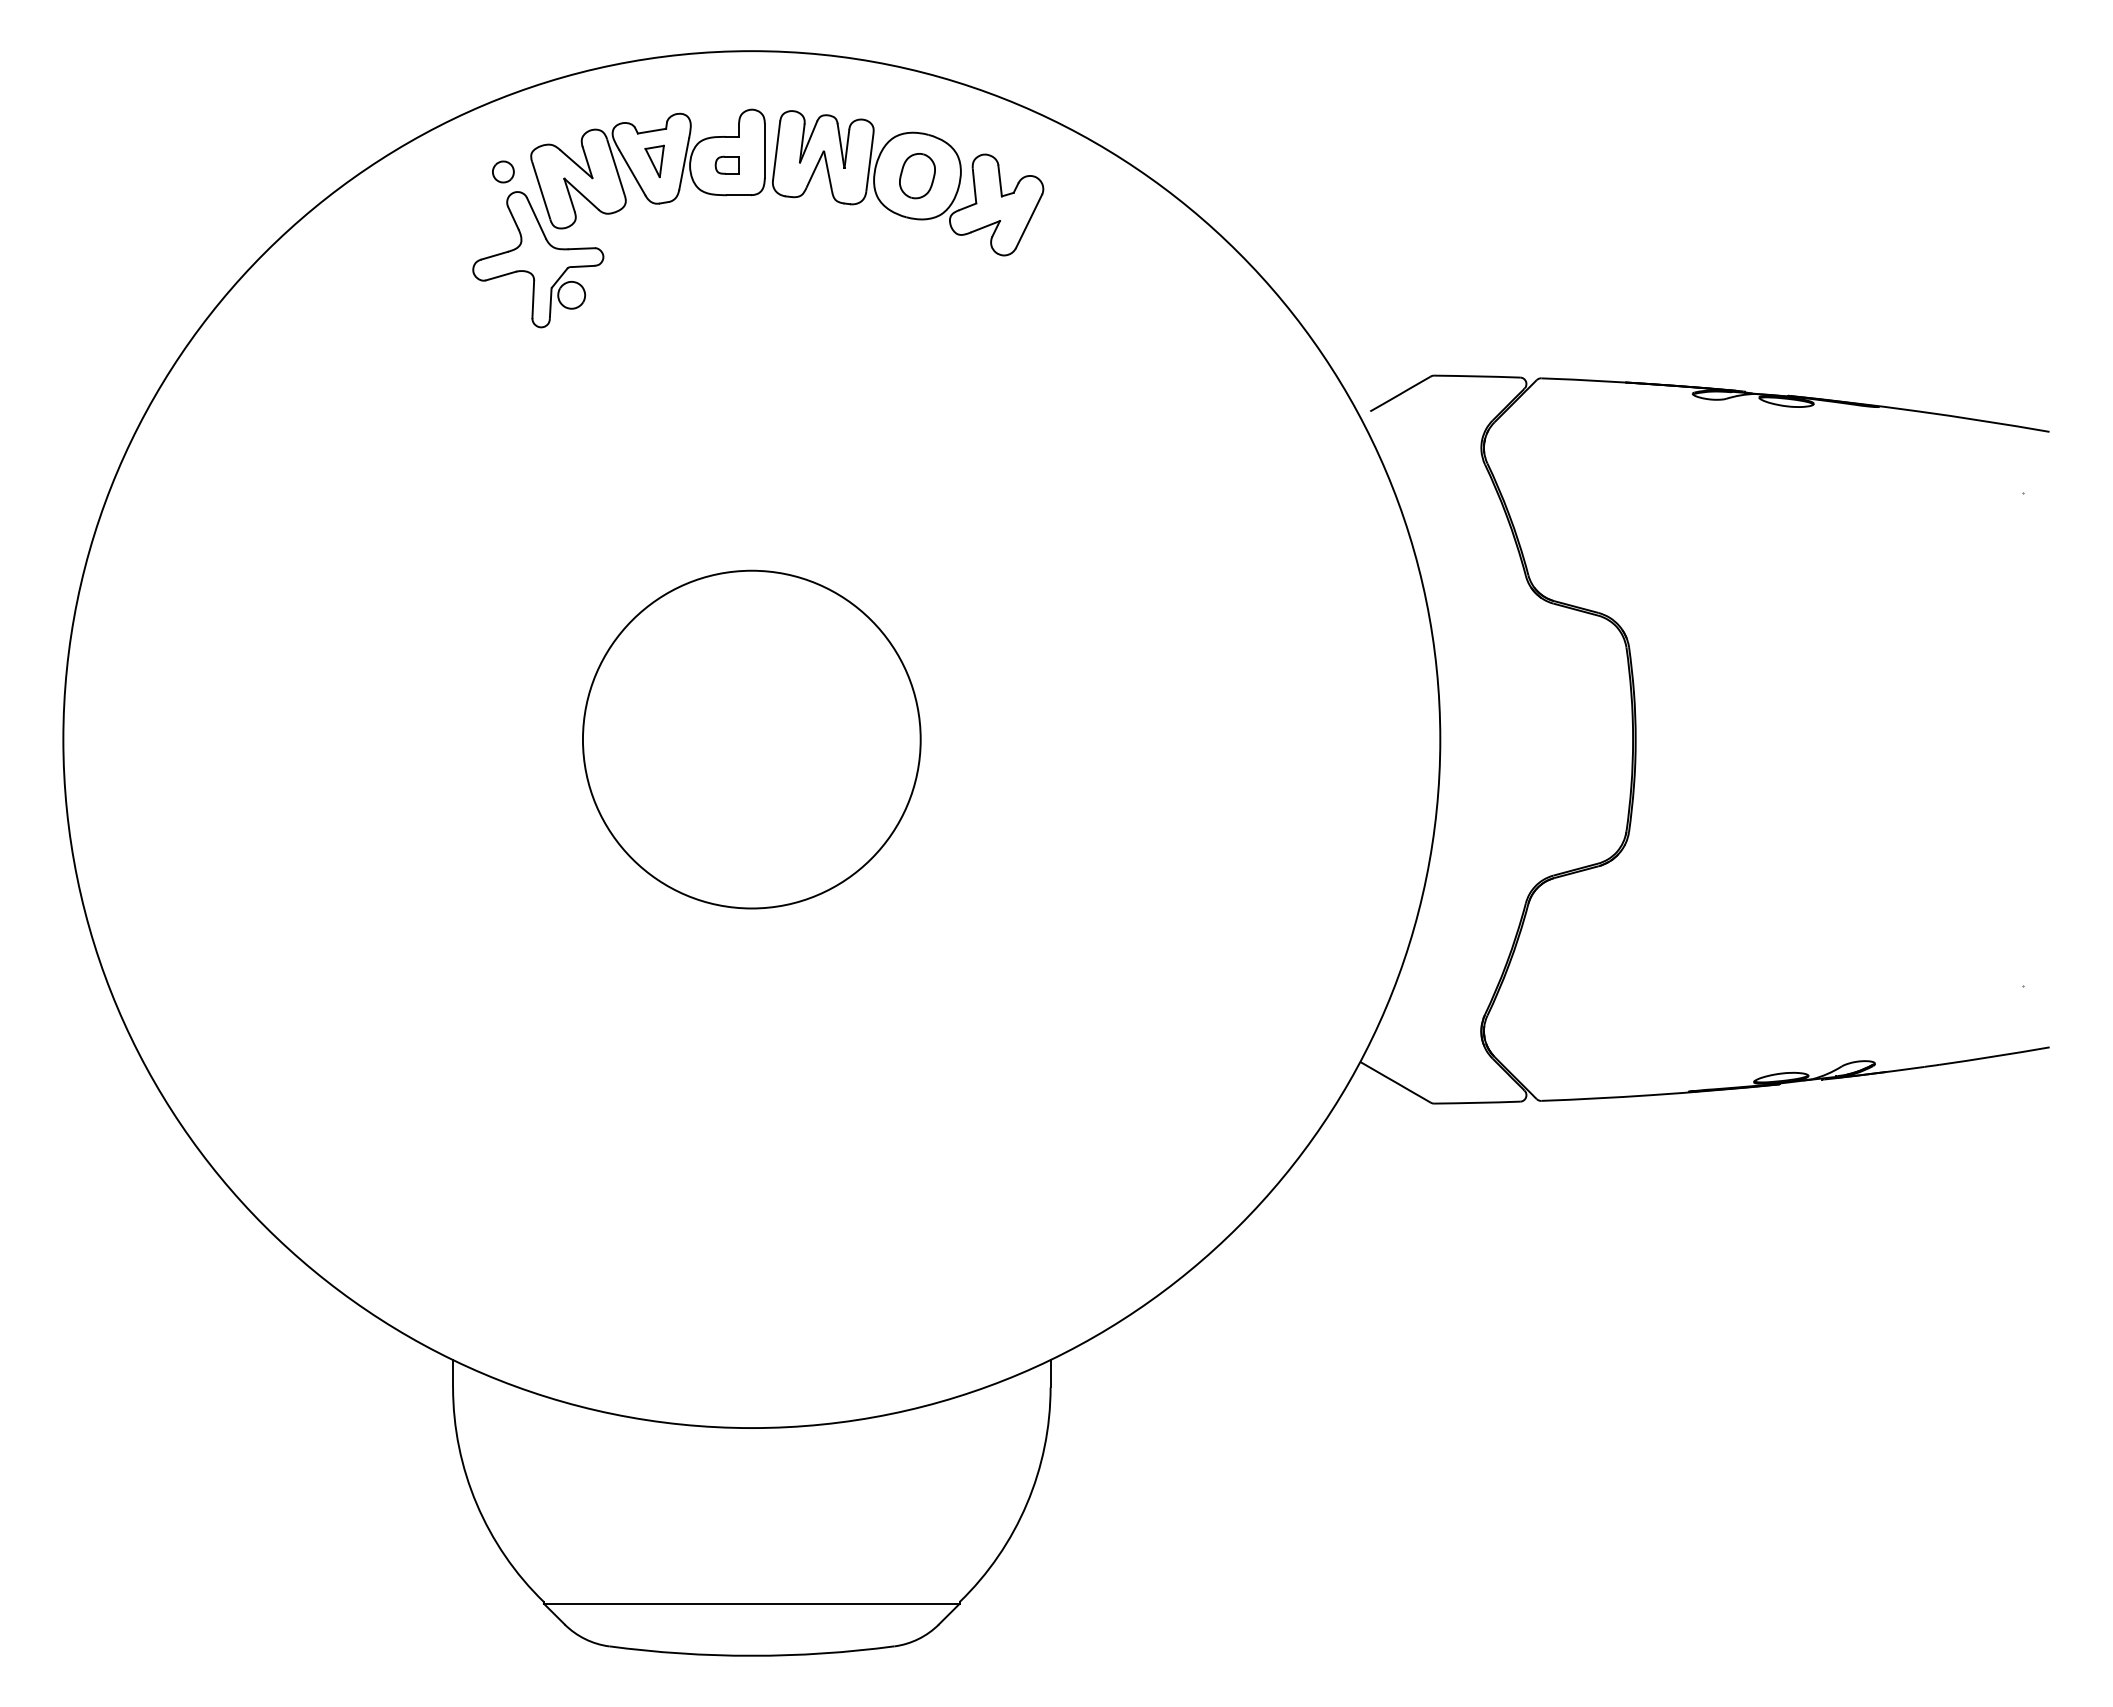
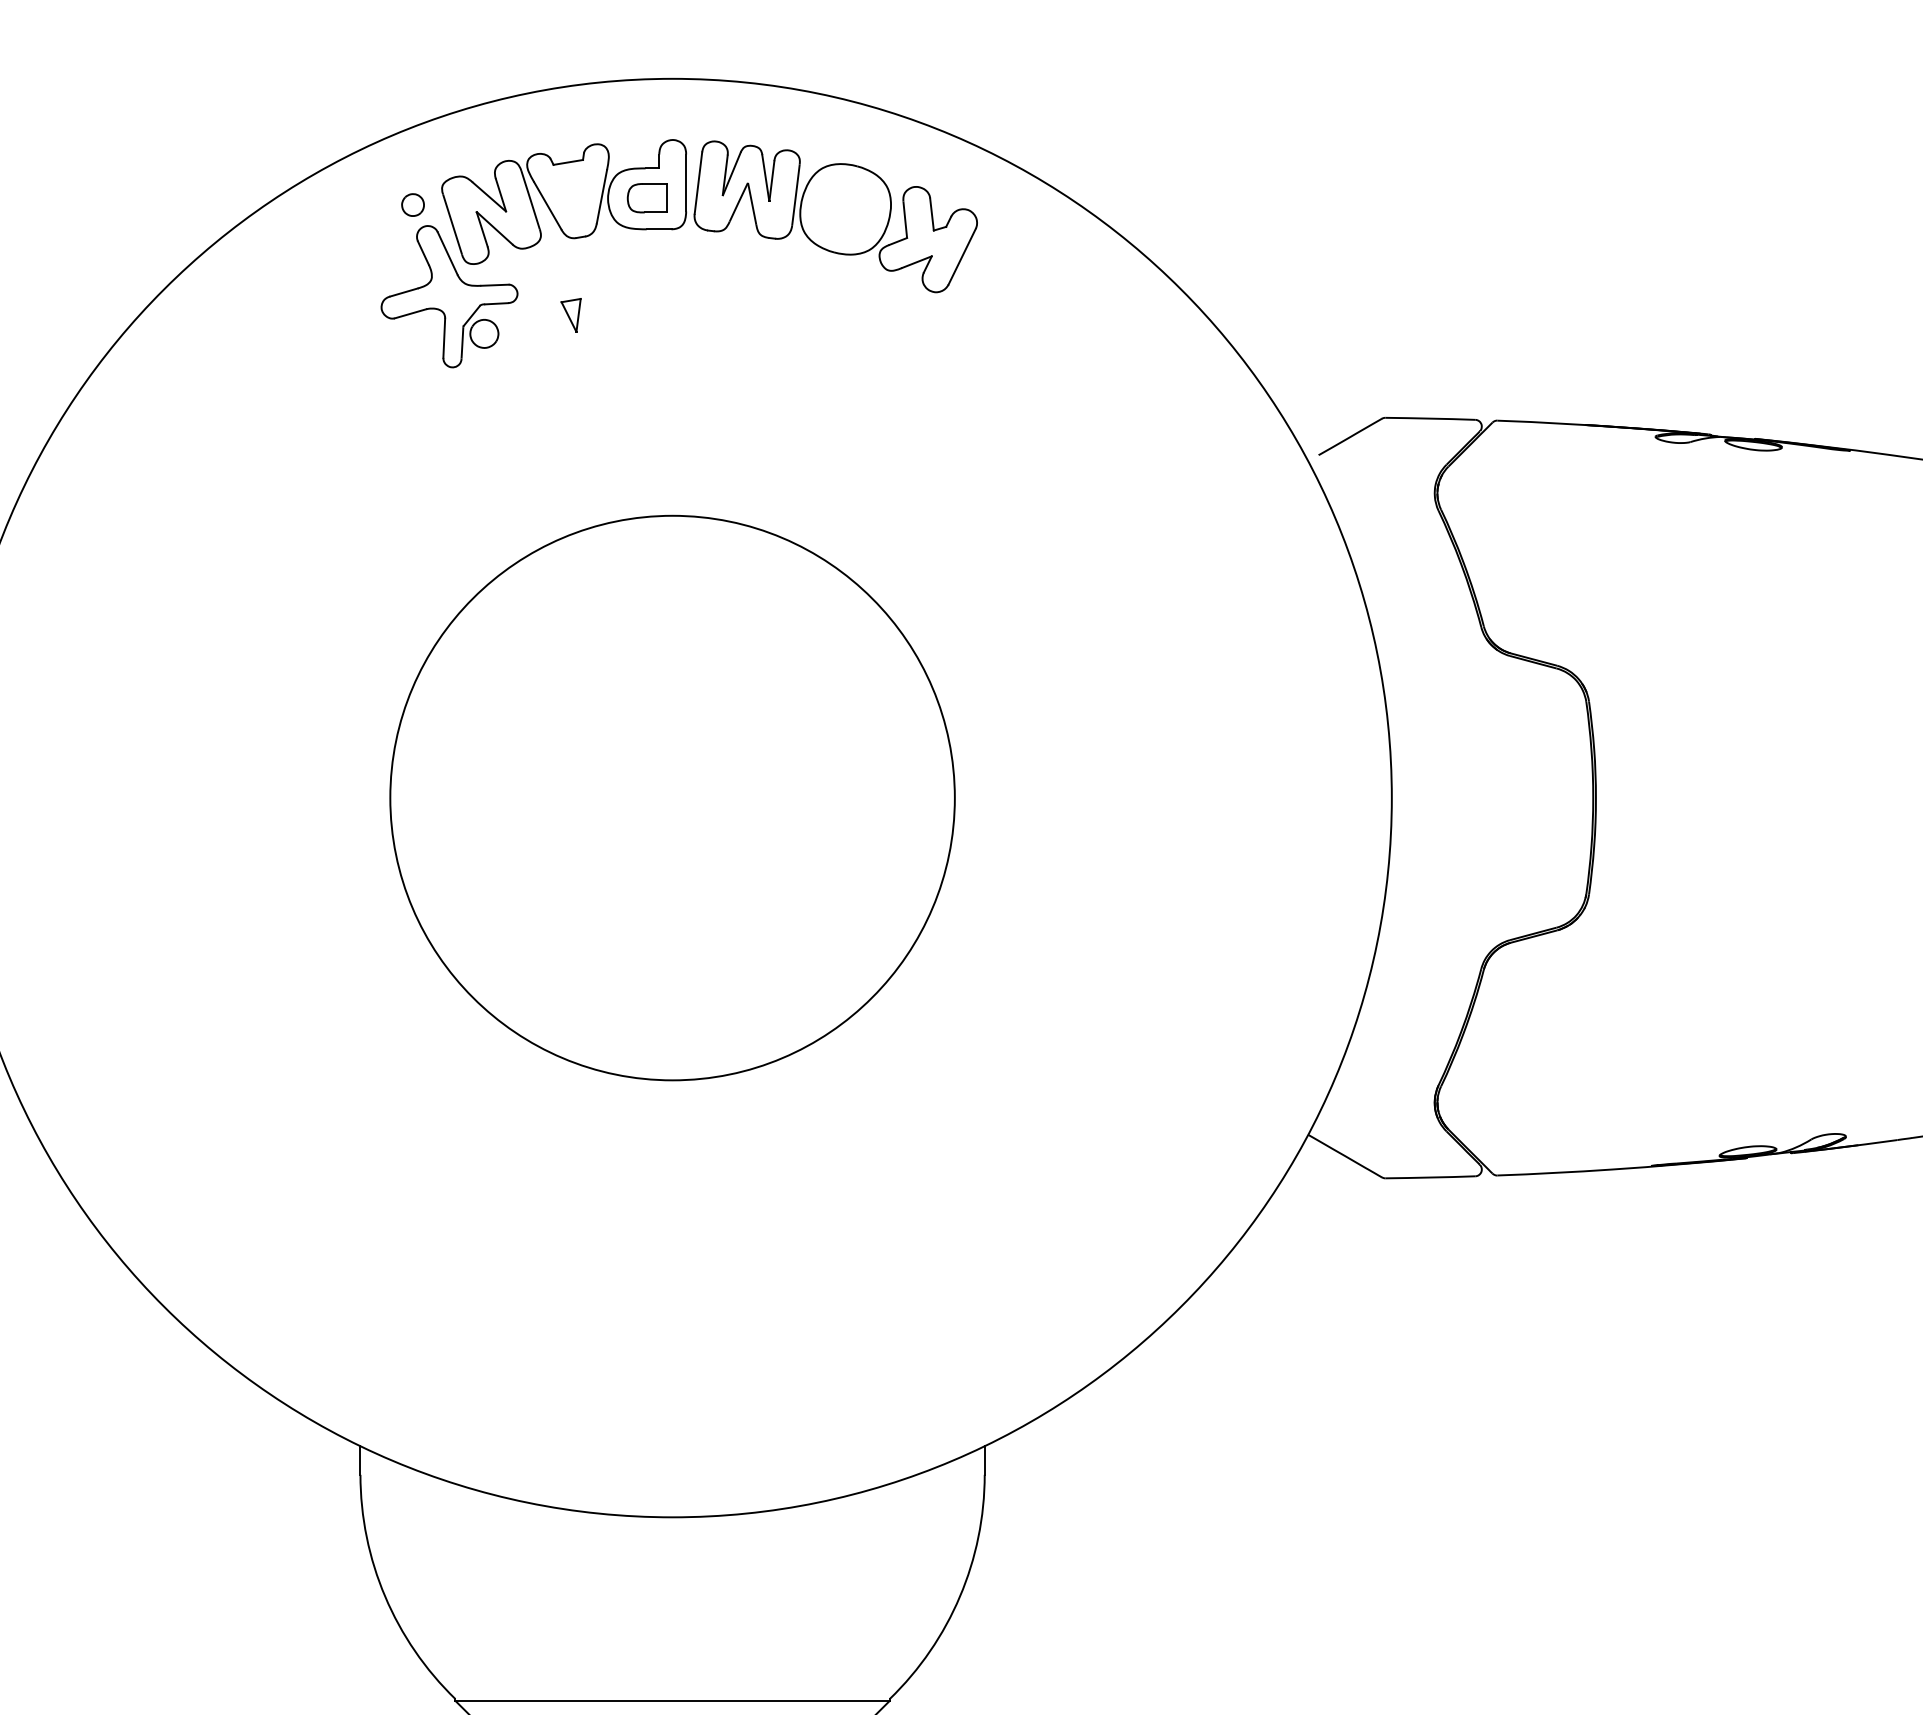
part: (654, 161) -> (570, 315), moved
part: (726, 164) -> (646, 197), size x1.6
part: (917, 176) -> (845, 209), removed
circle: (751, 739) -> (672, 797), size x1.6

